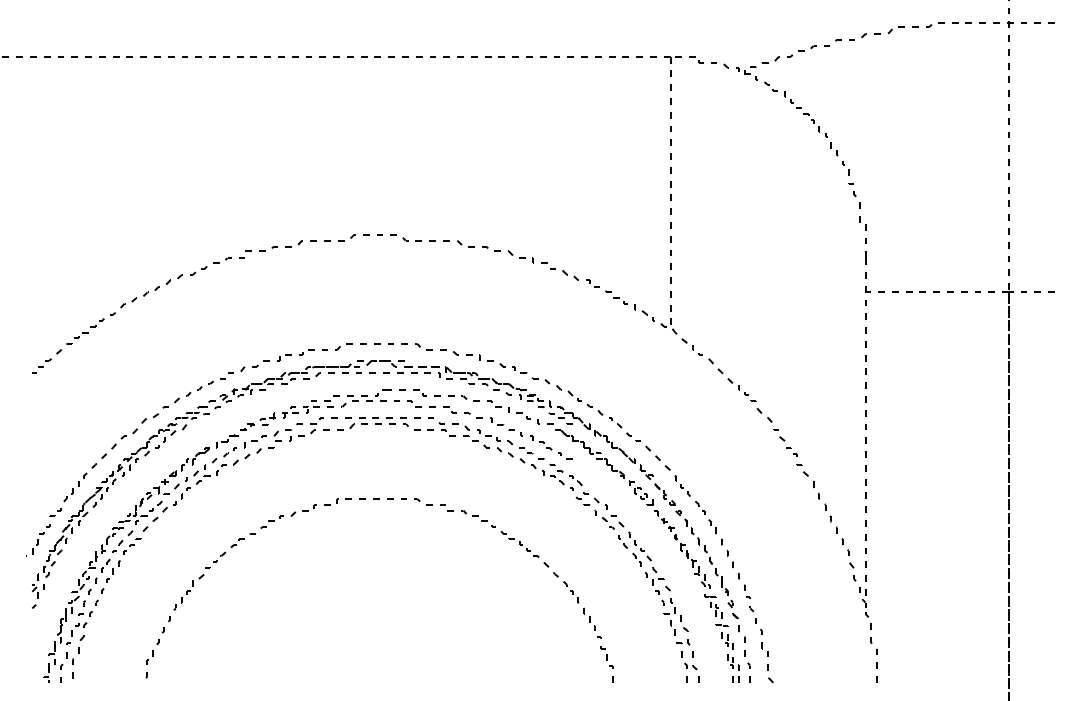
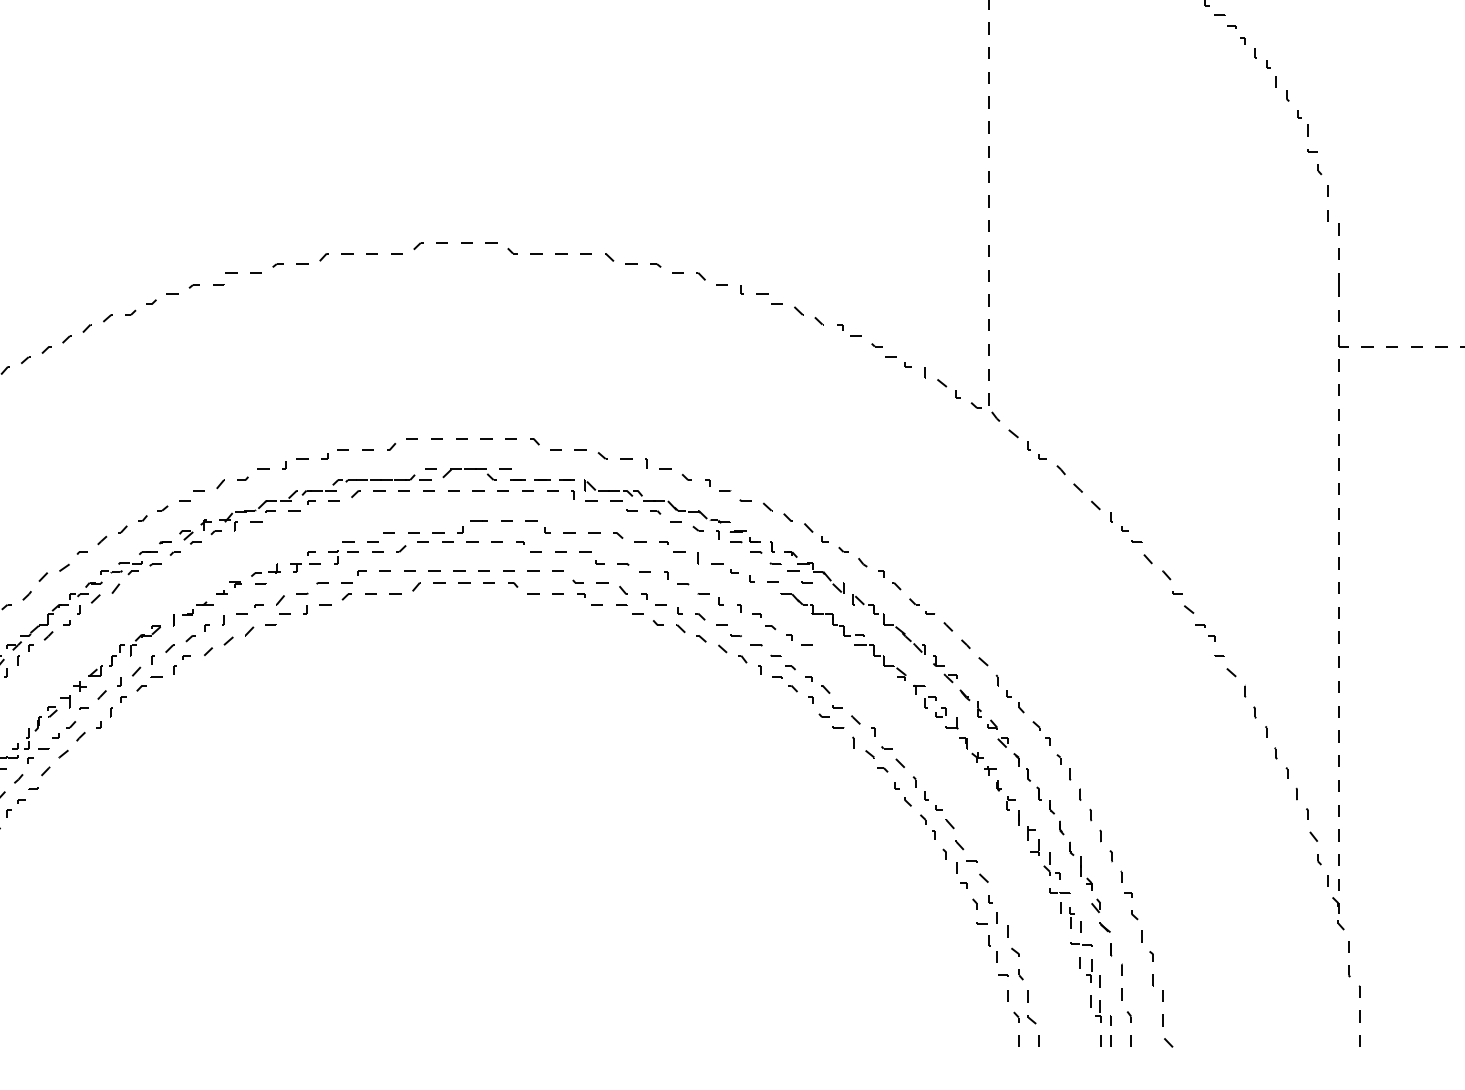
curve: (379, 499) -> (465, 718), removed

